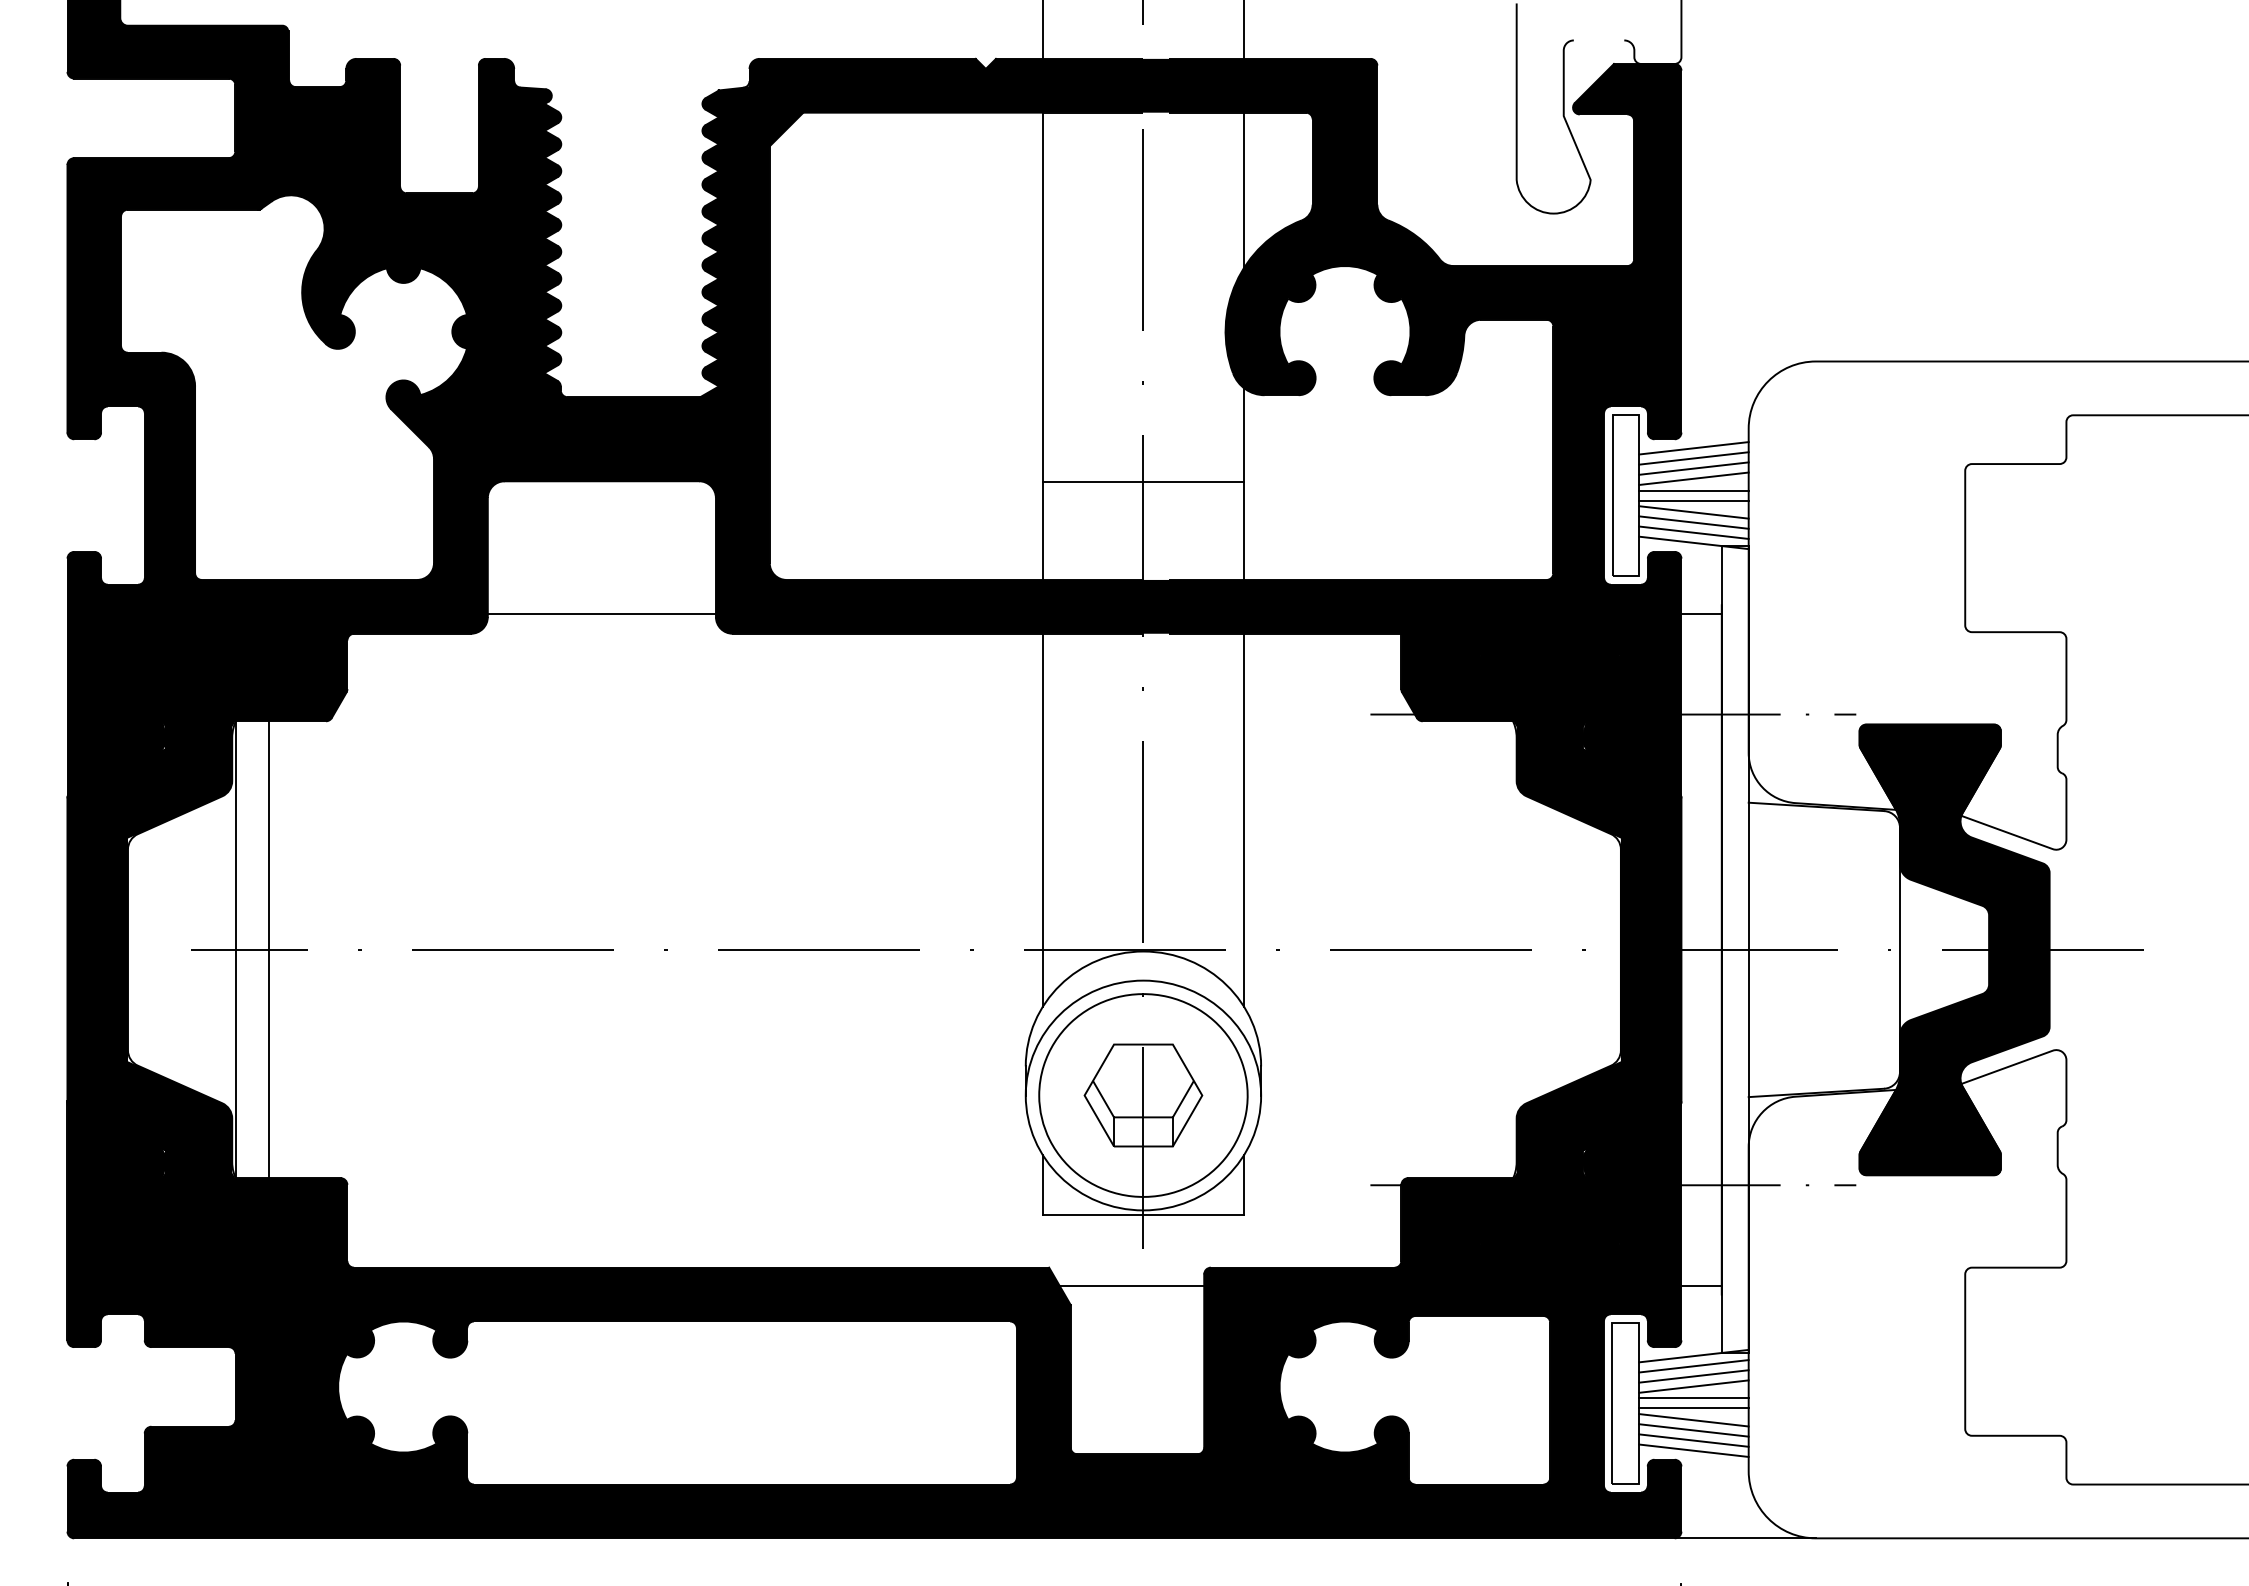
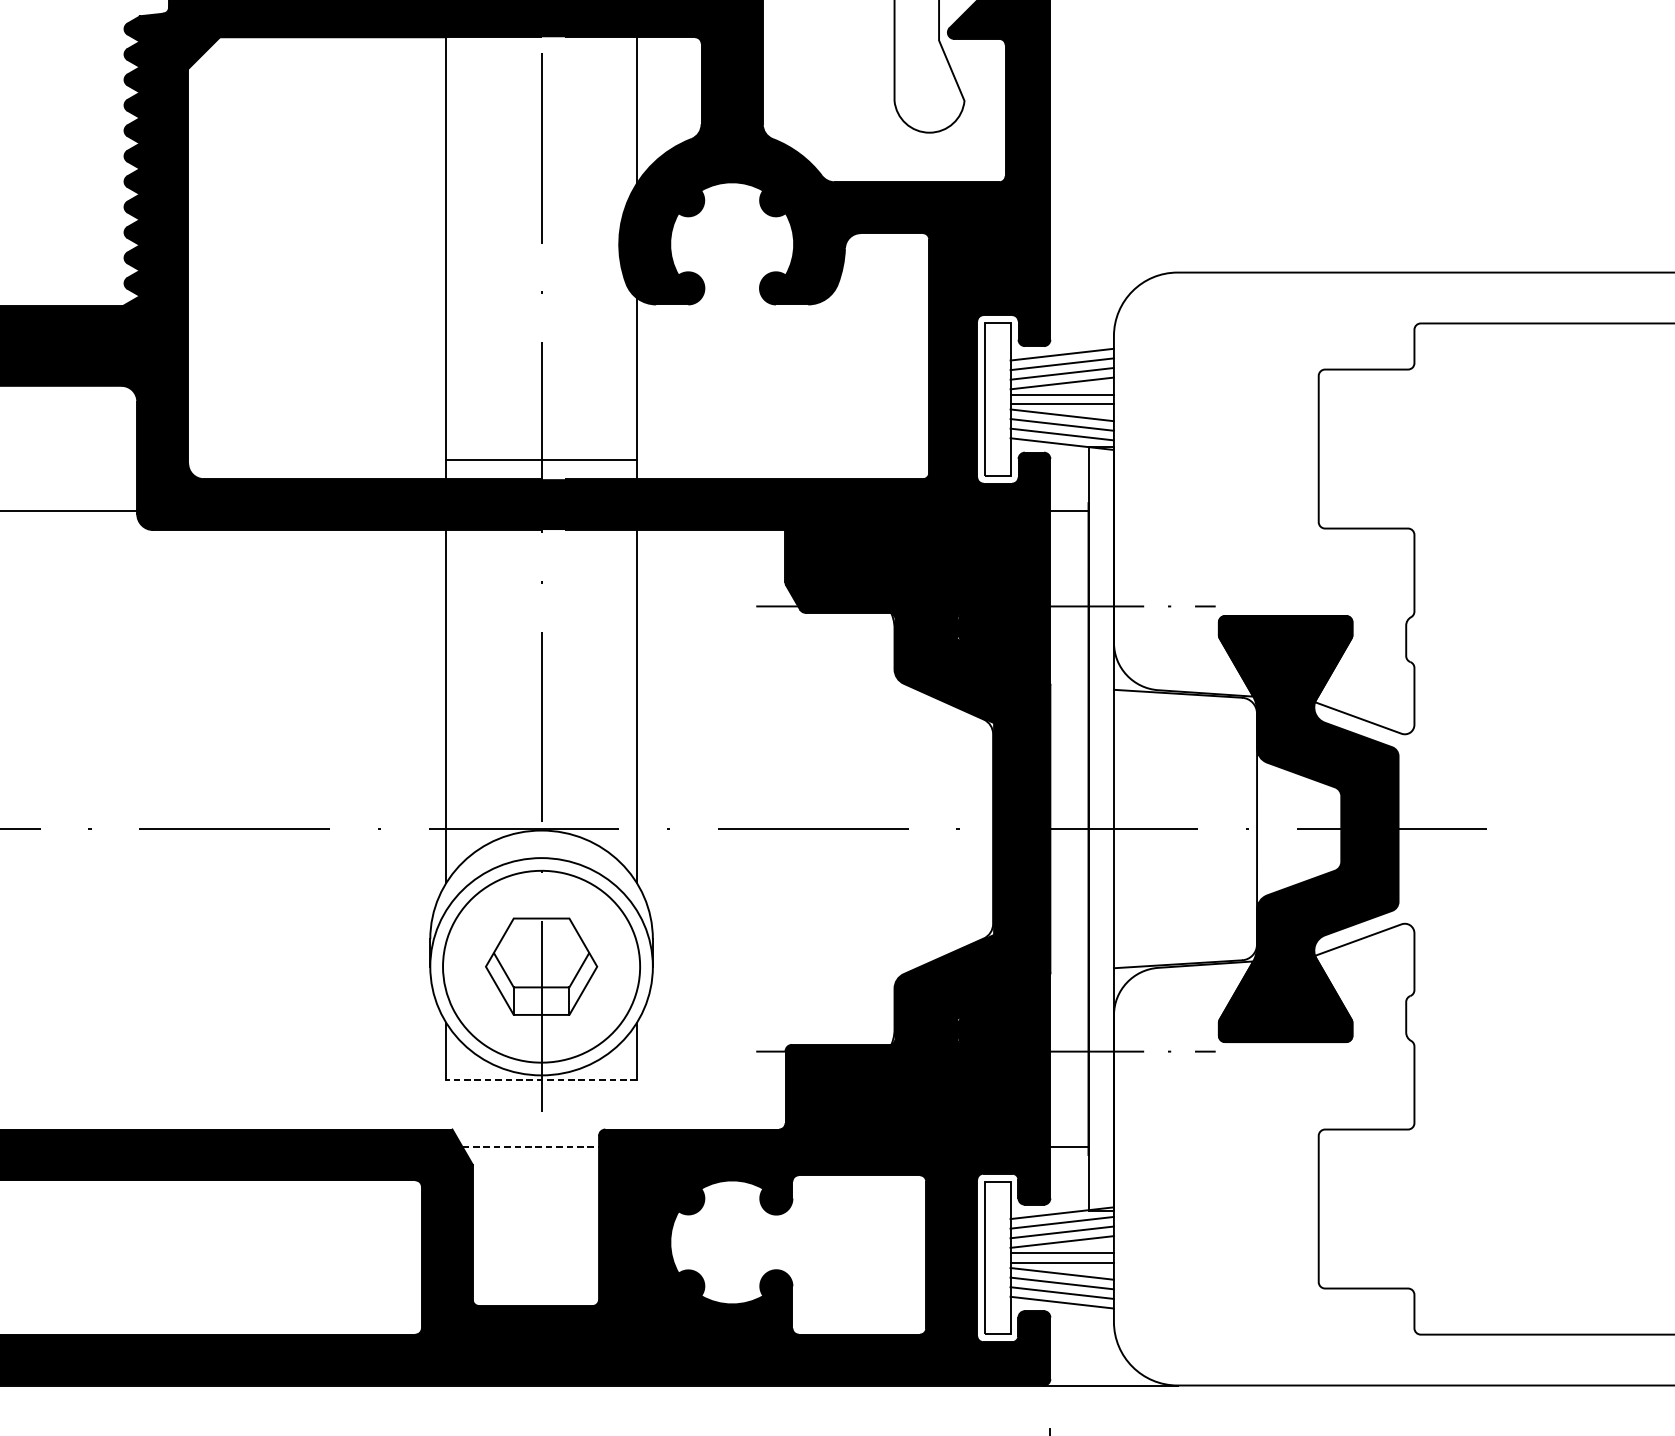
line: (1143, 482) -> (541, 459), moved
line: (1143, 1215) -> (541, 1080), solid -> dashed
line: (1132, 1286) -> (531, 1147), solid -> dashed

